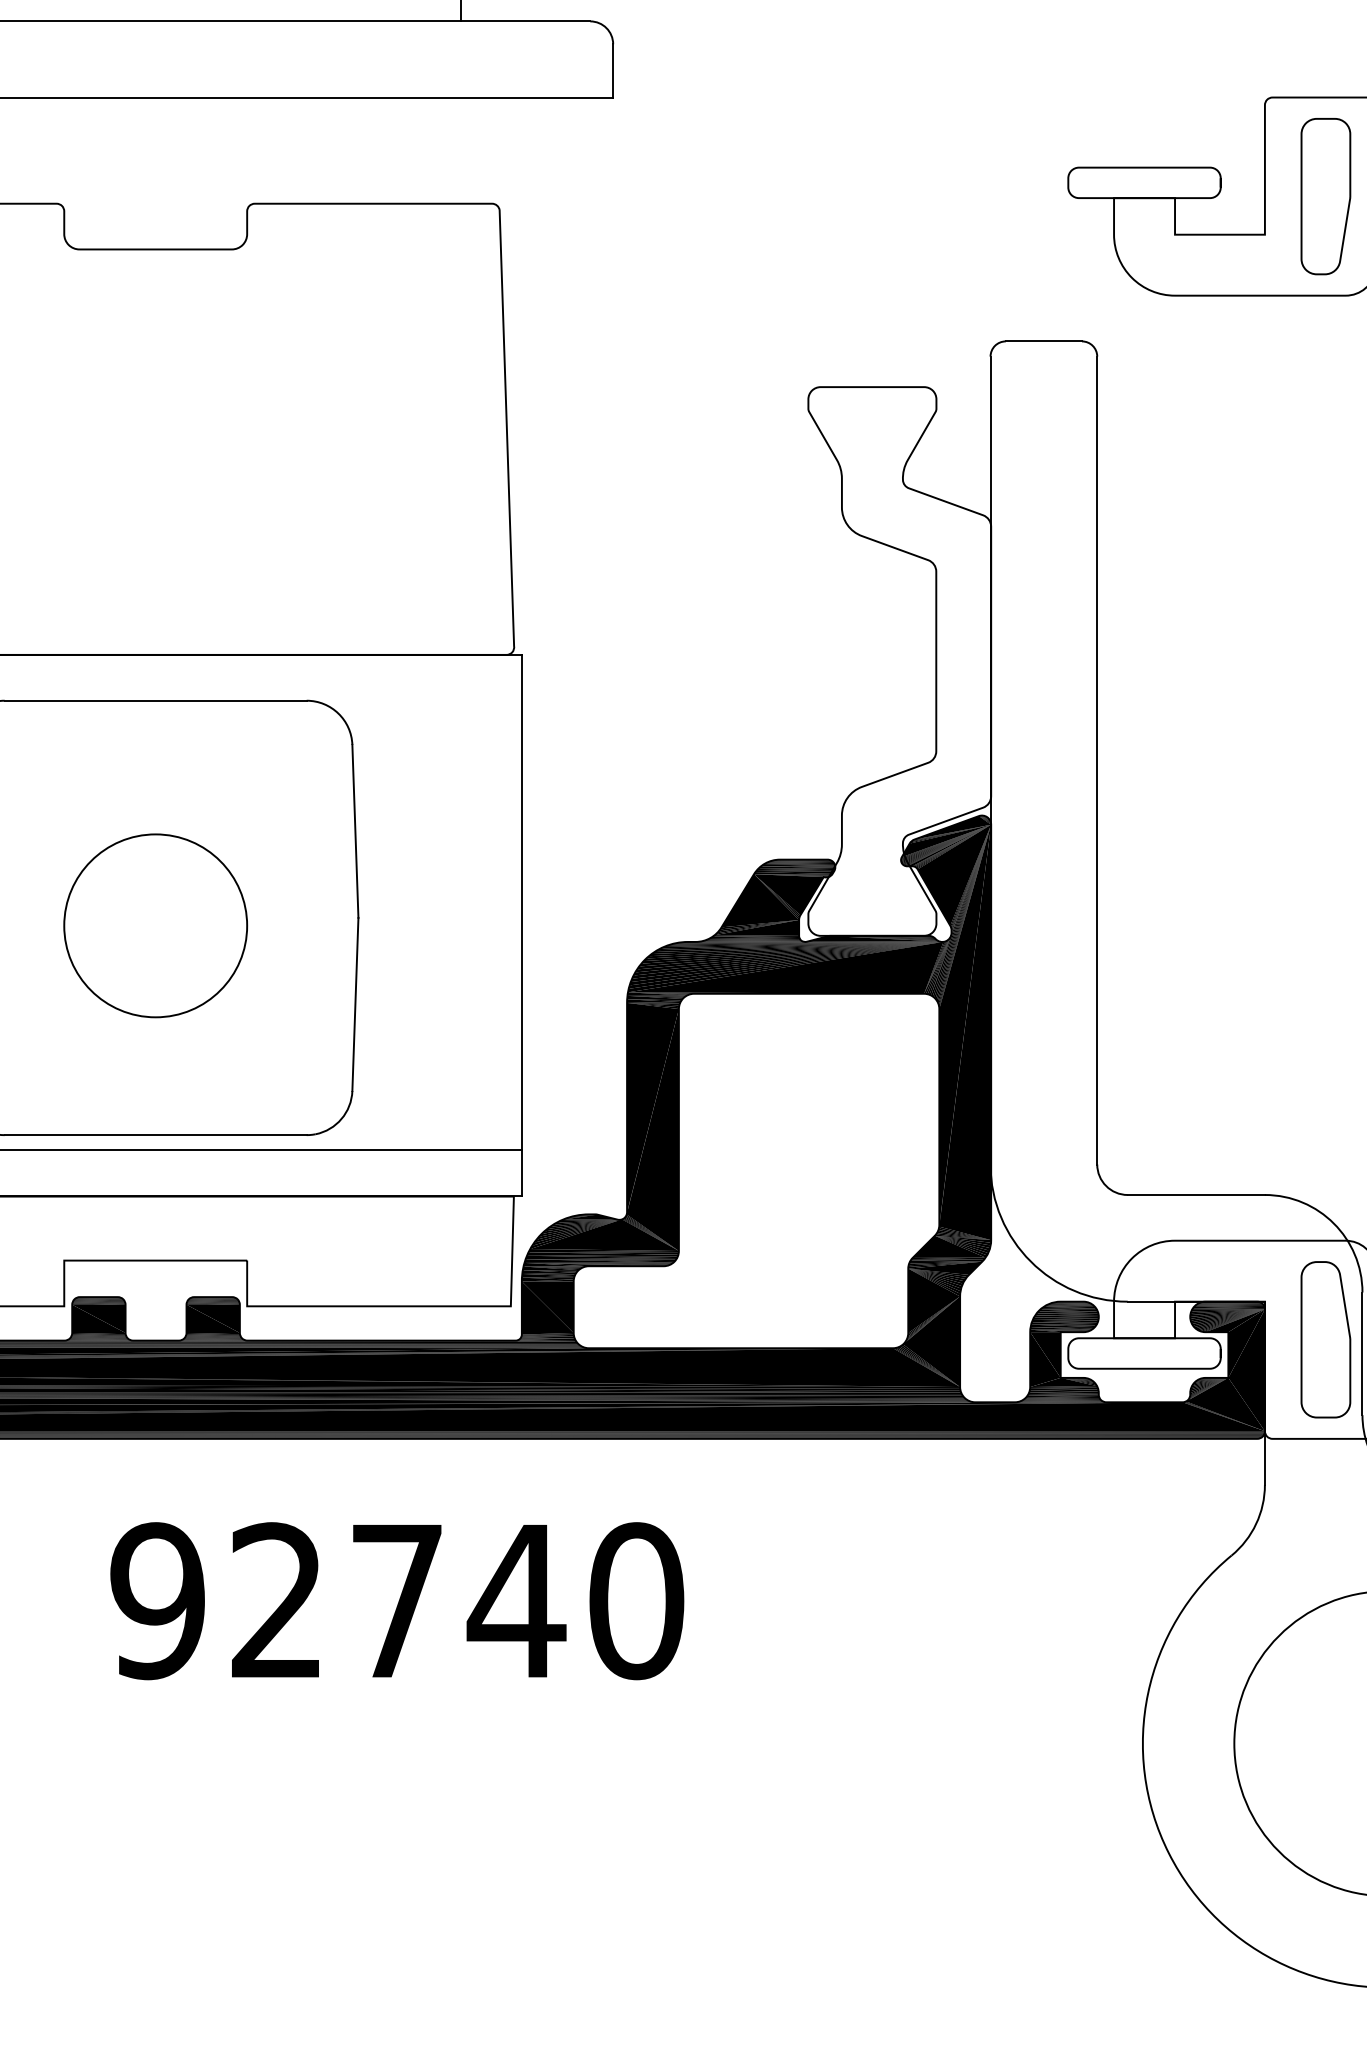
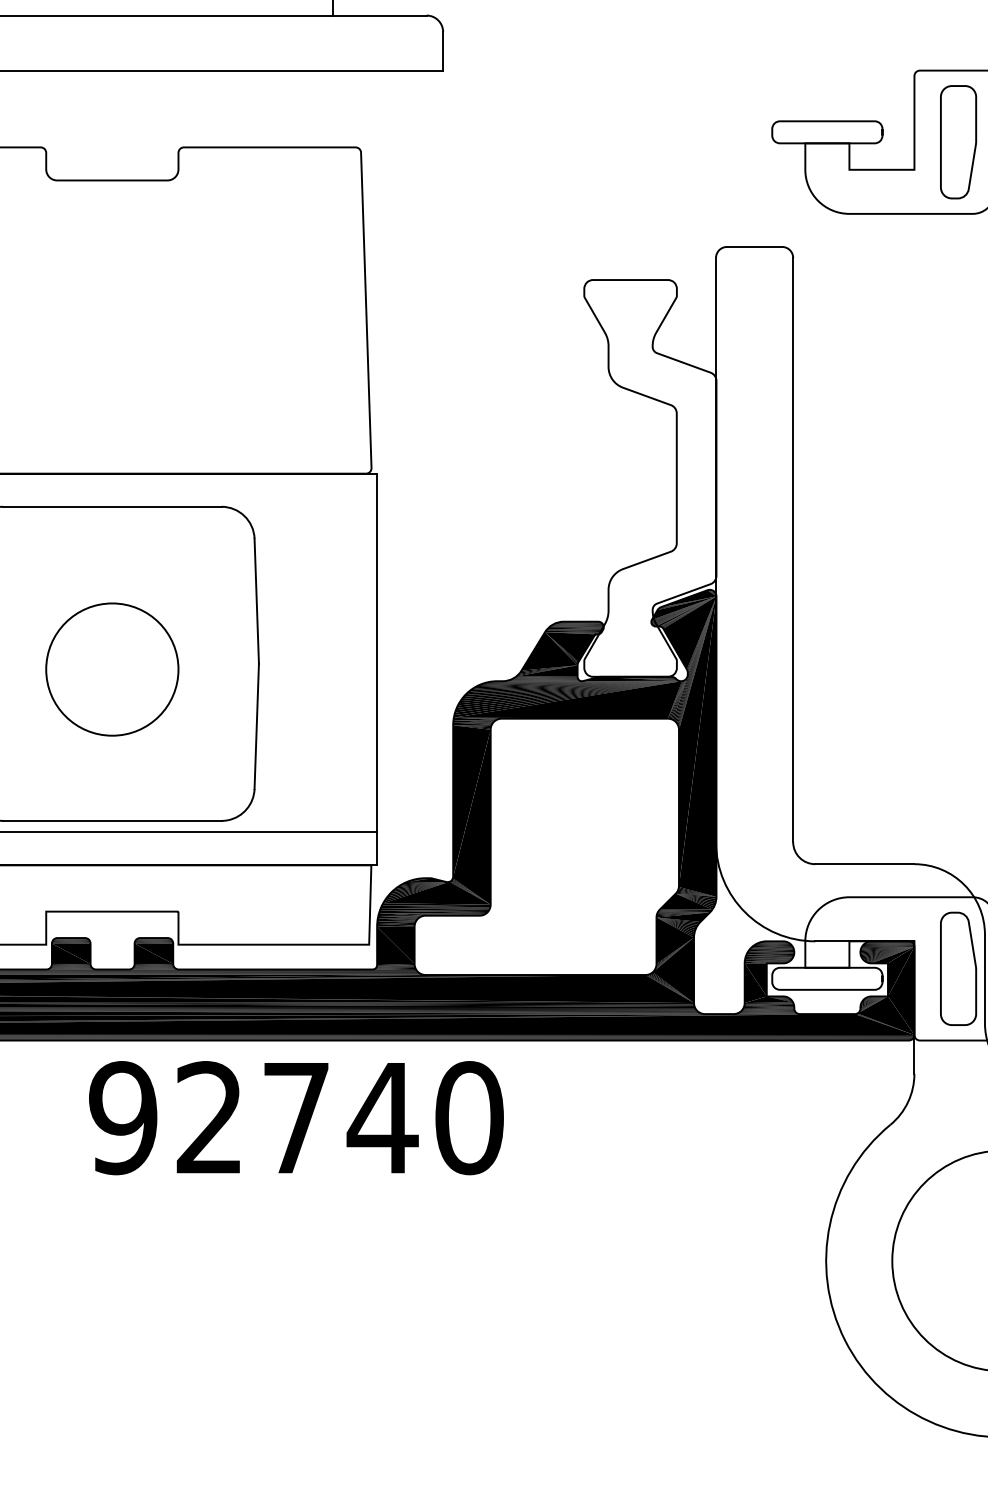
text: (397, 1601) -> (296, 1118), moved

